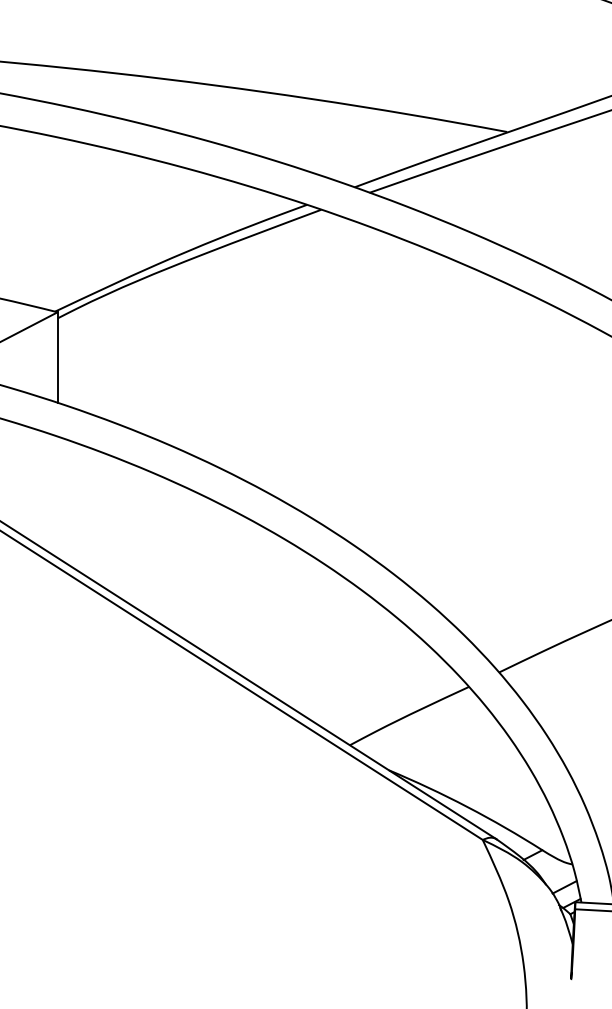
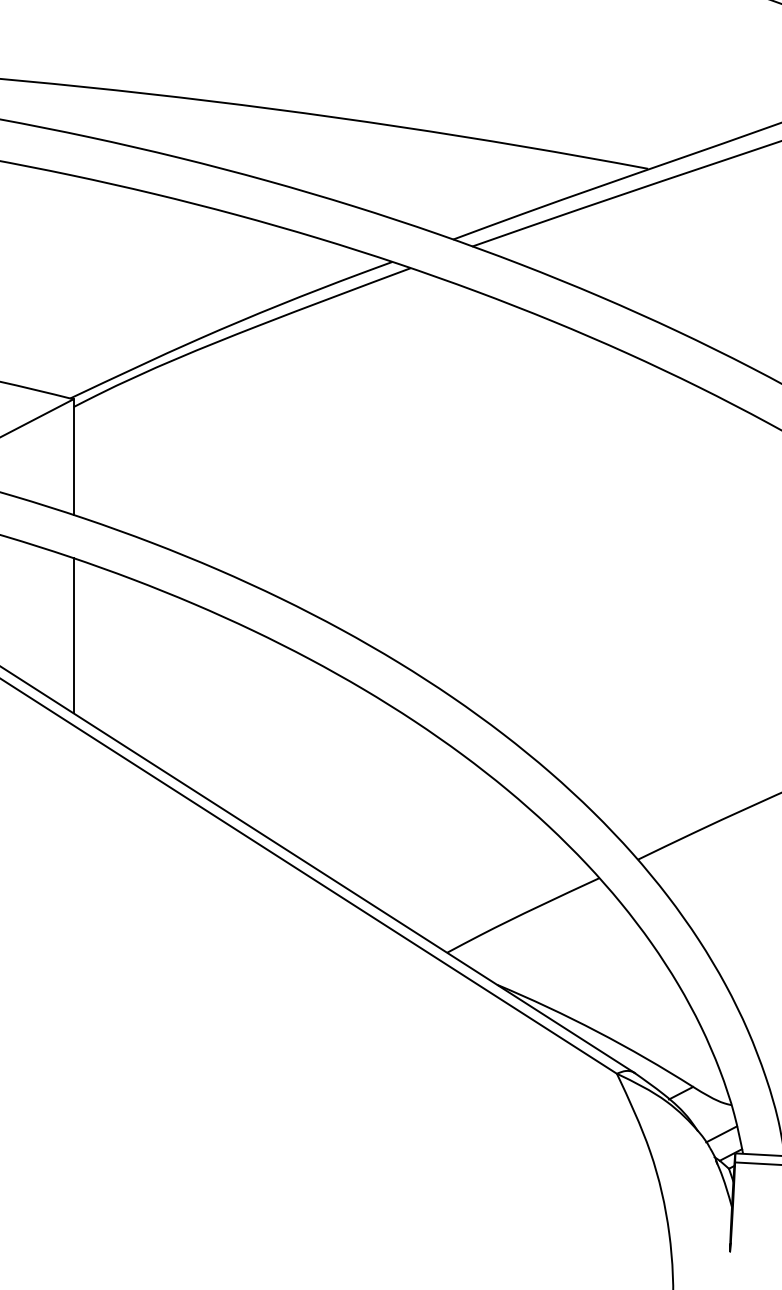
line: (57, 496) -> (73, 634), added

